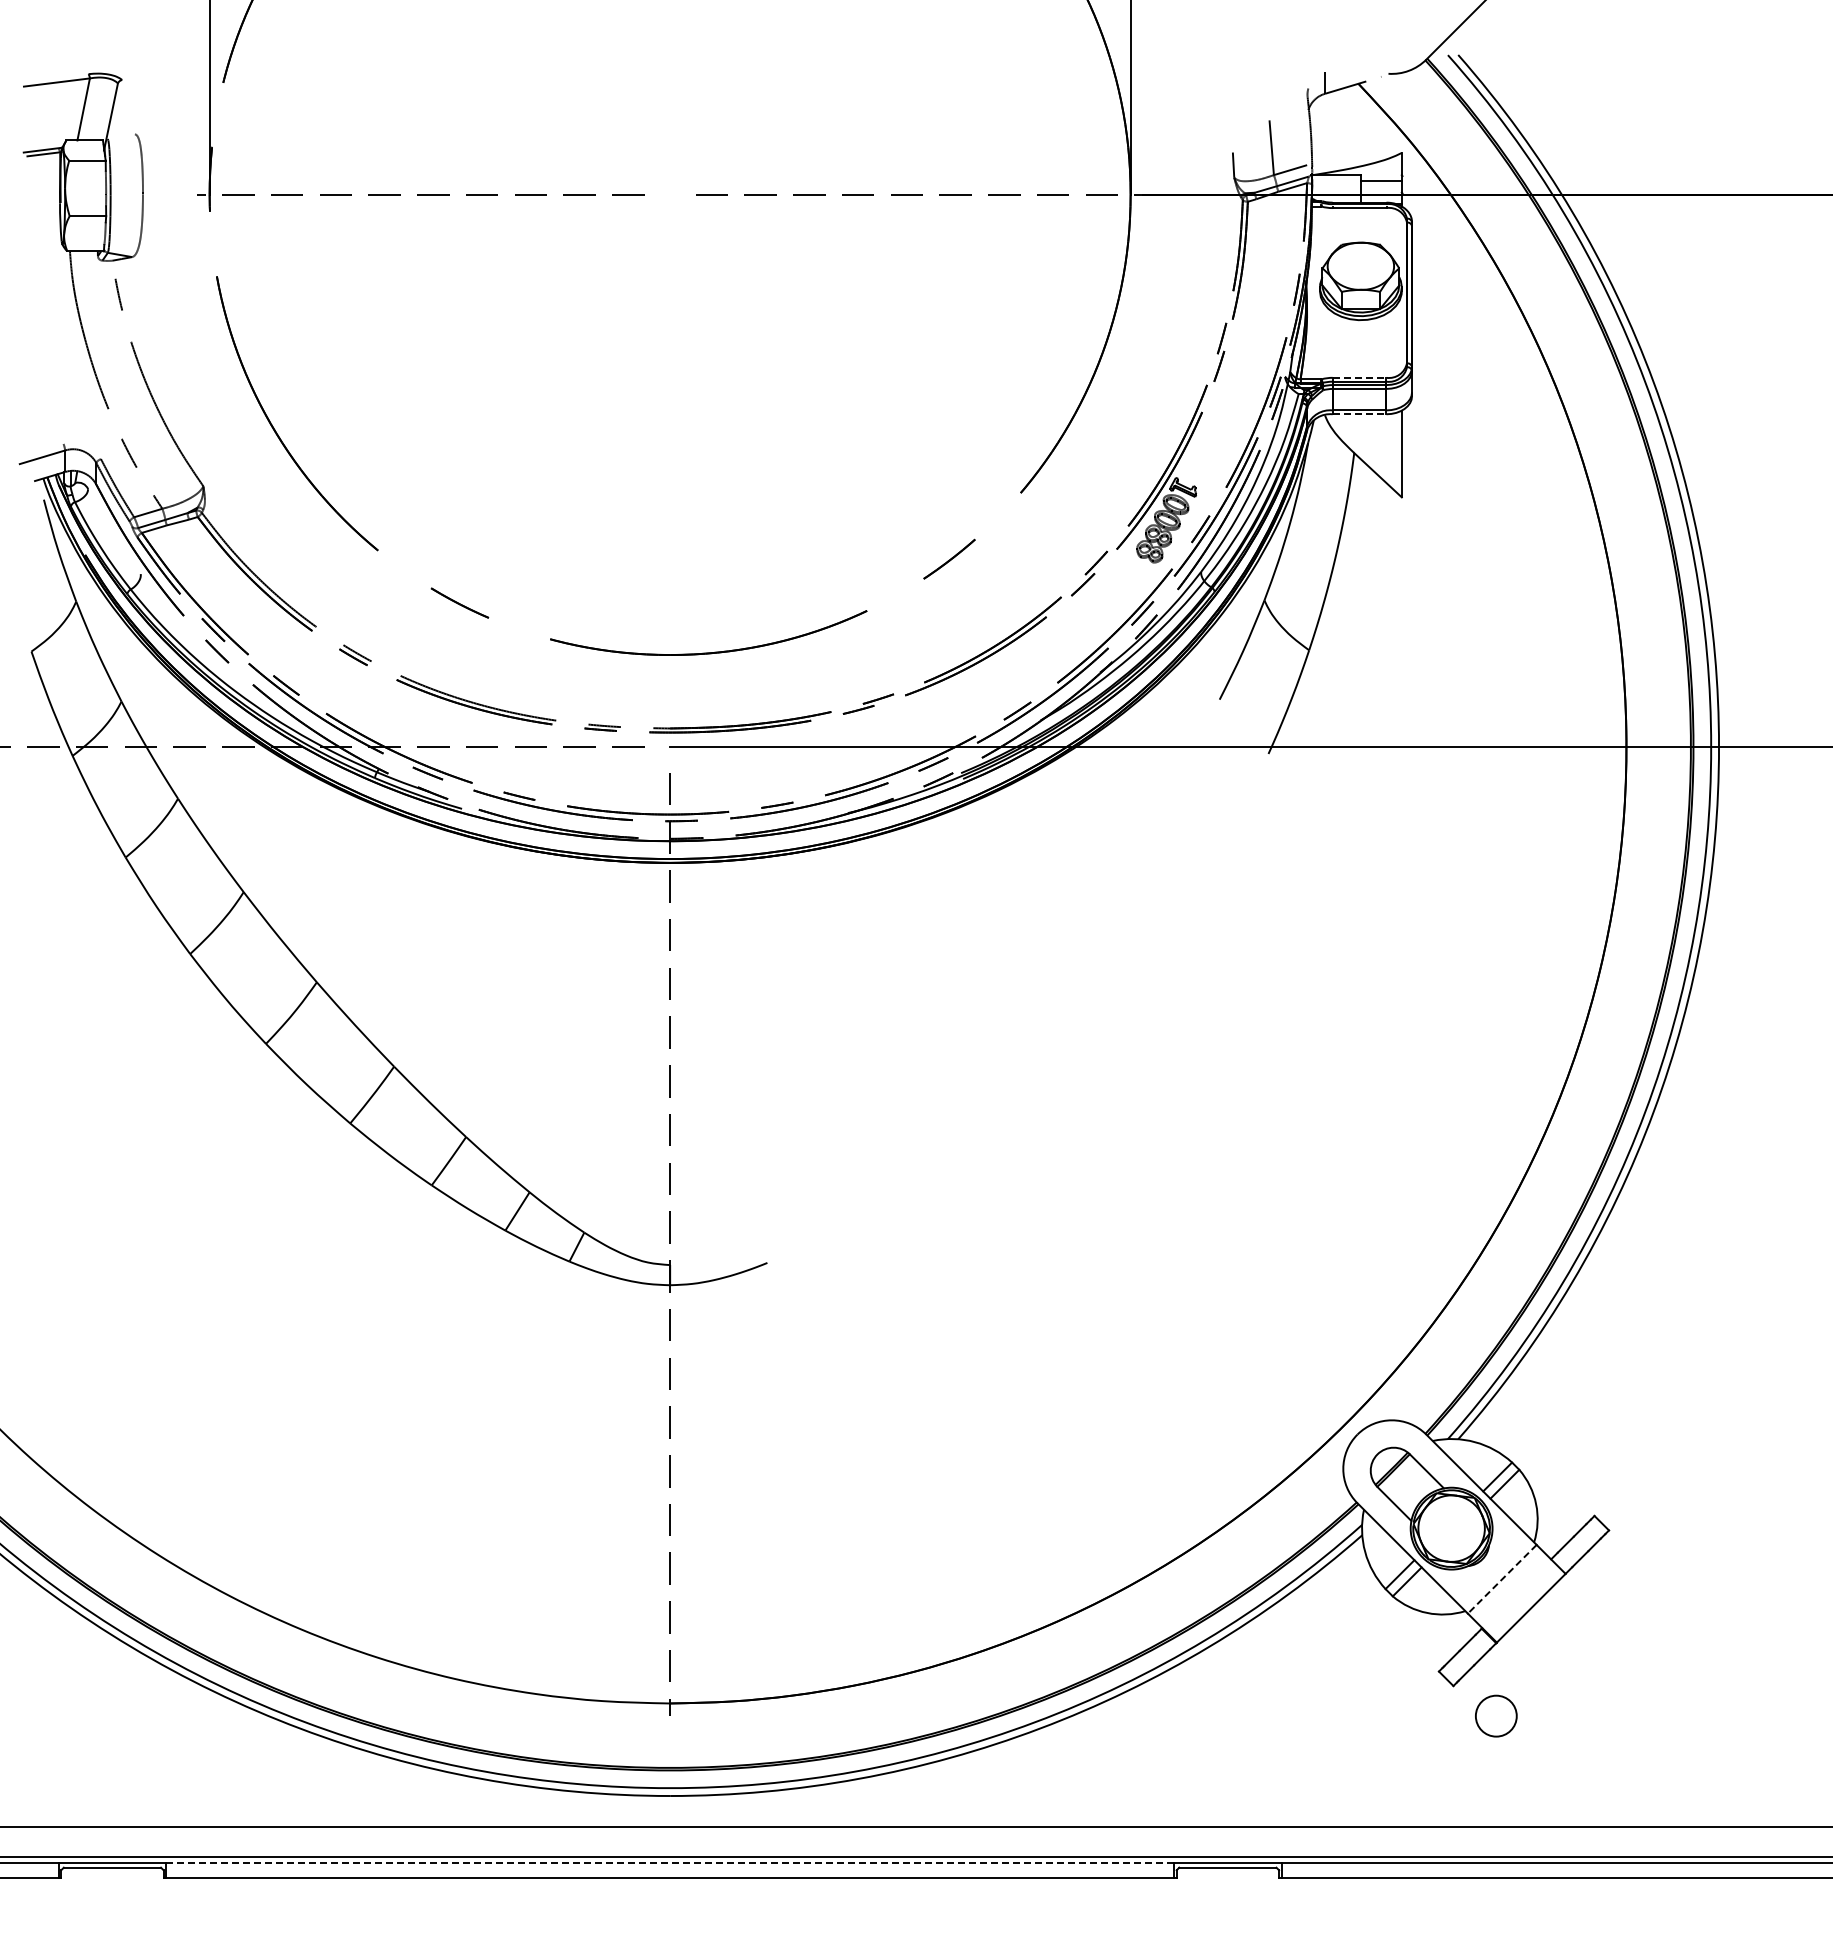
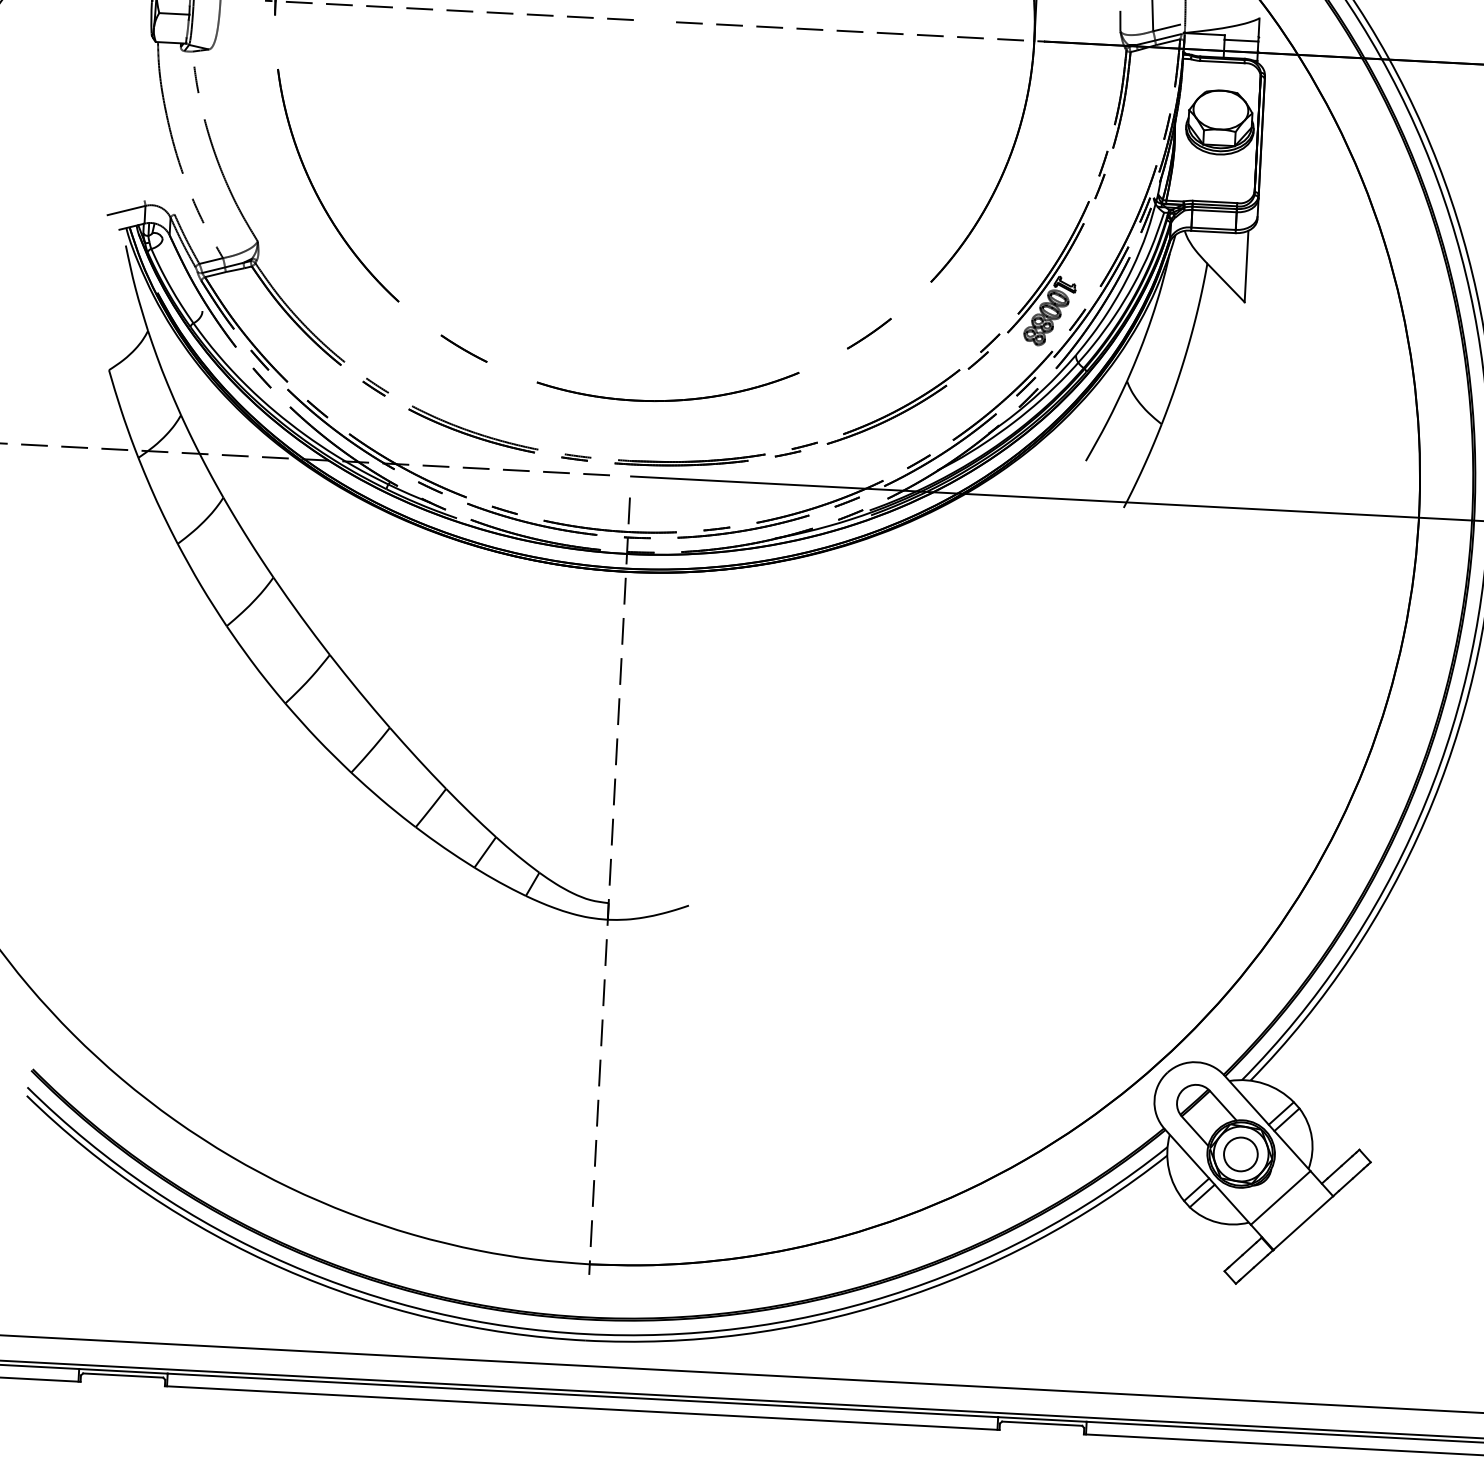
line: (1359, 377) -> (1214, 201), dashed -> solid
line: (1359, 414) -> (1213, 232), dashed -> solid
line: (1502, 1579) -> (1280, 1198), dashed -> solid
circle: (1496, 1715) -> (1241, 1153), moved
line: (670, 1862) -> (583, 1395), dashed -> solid

